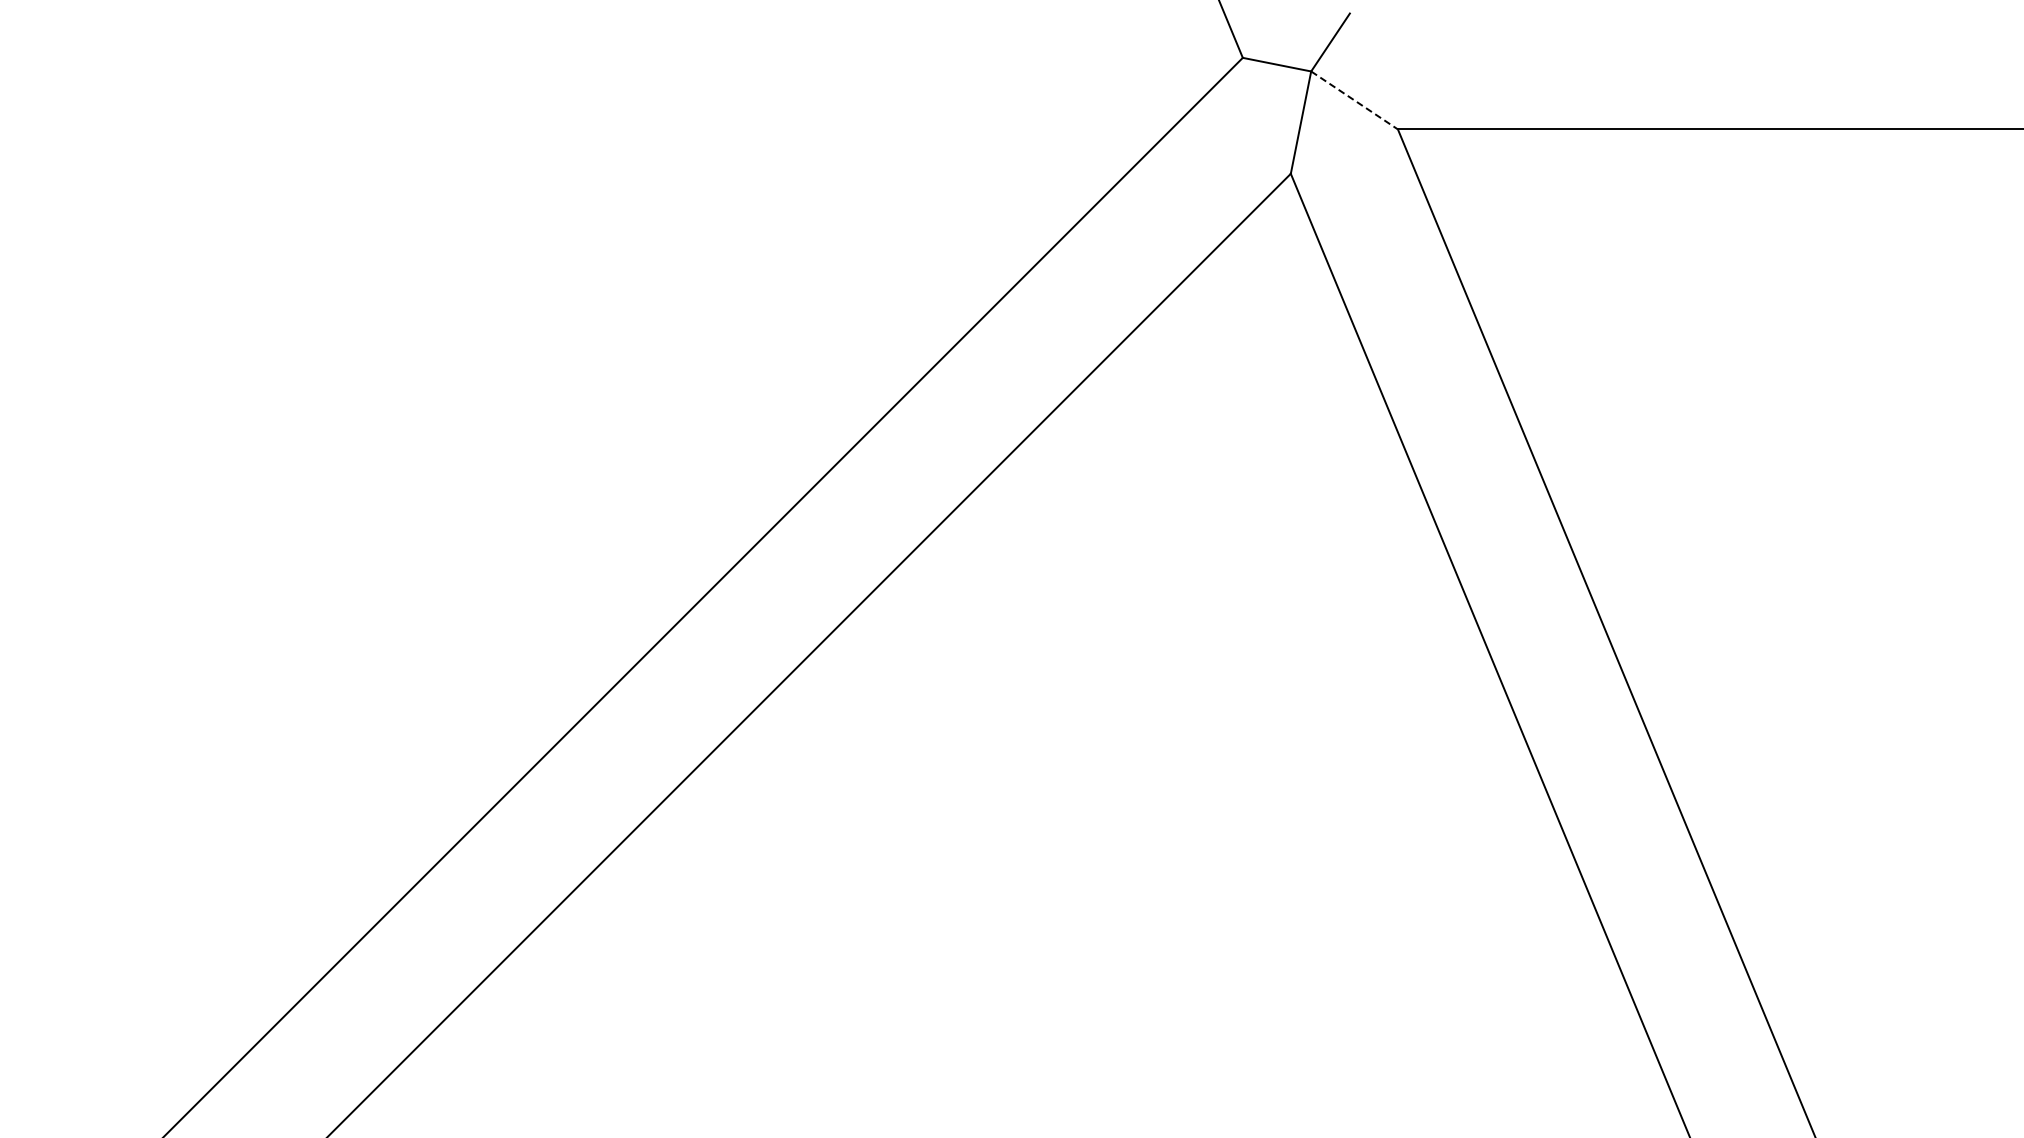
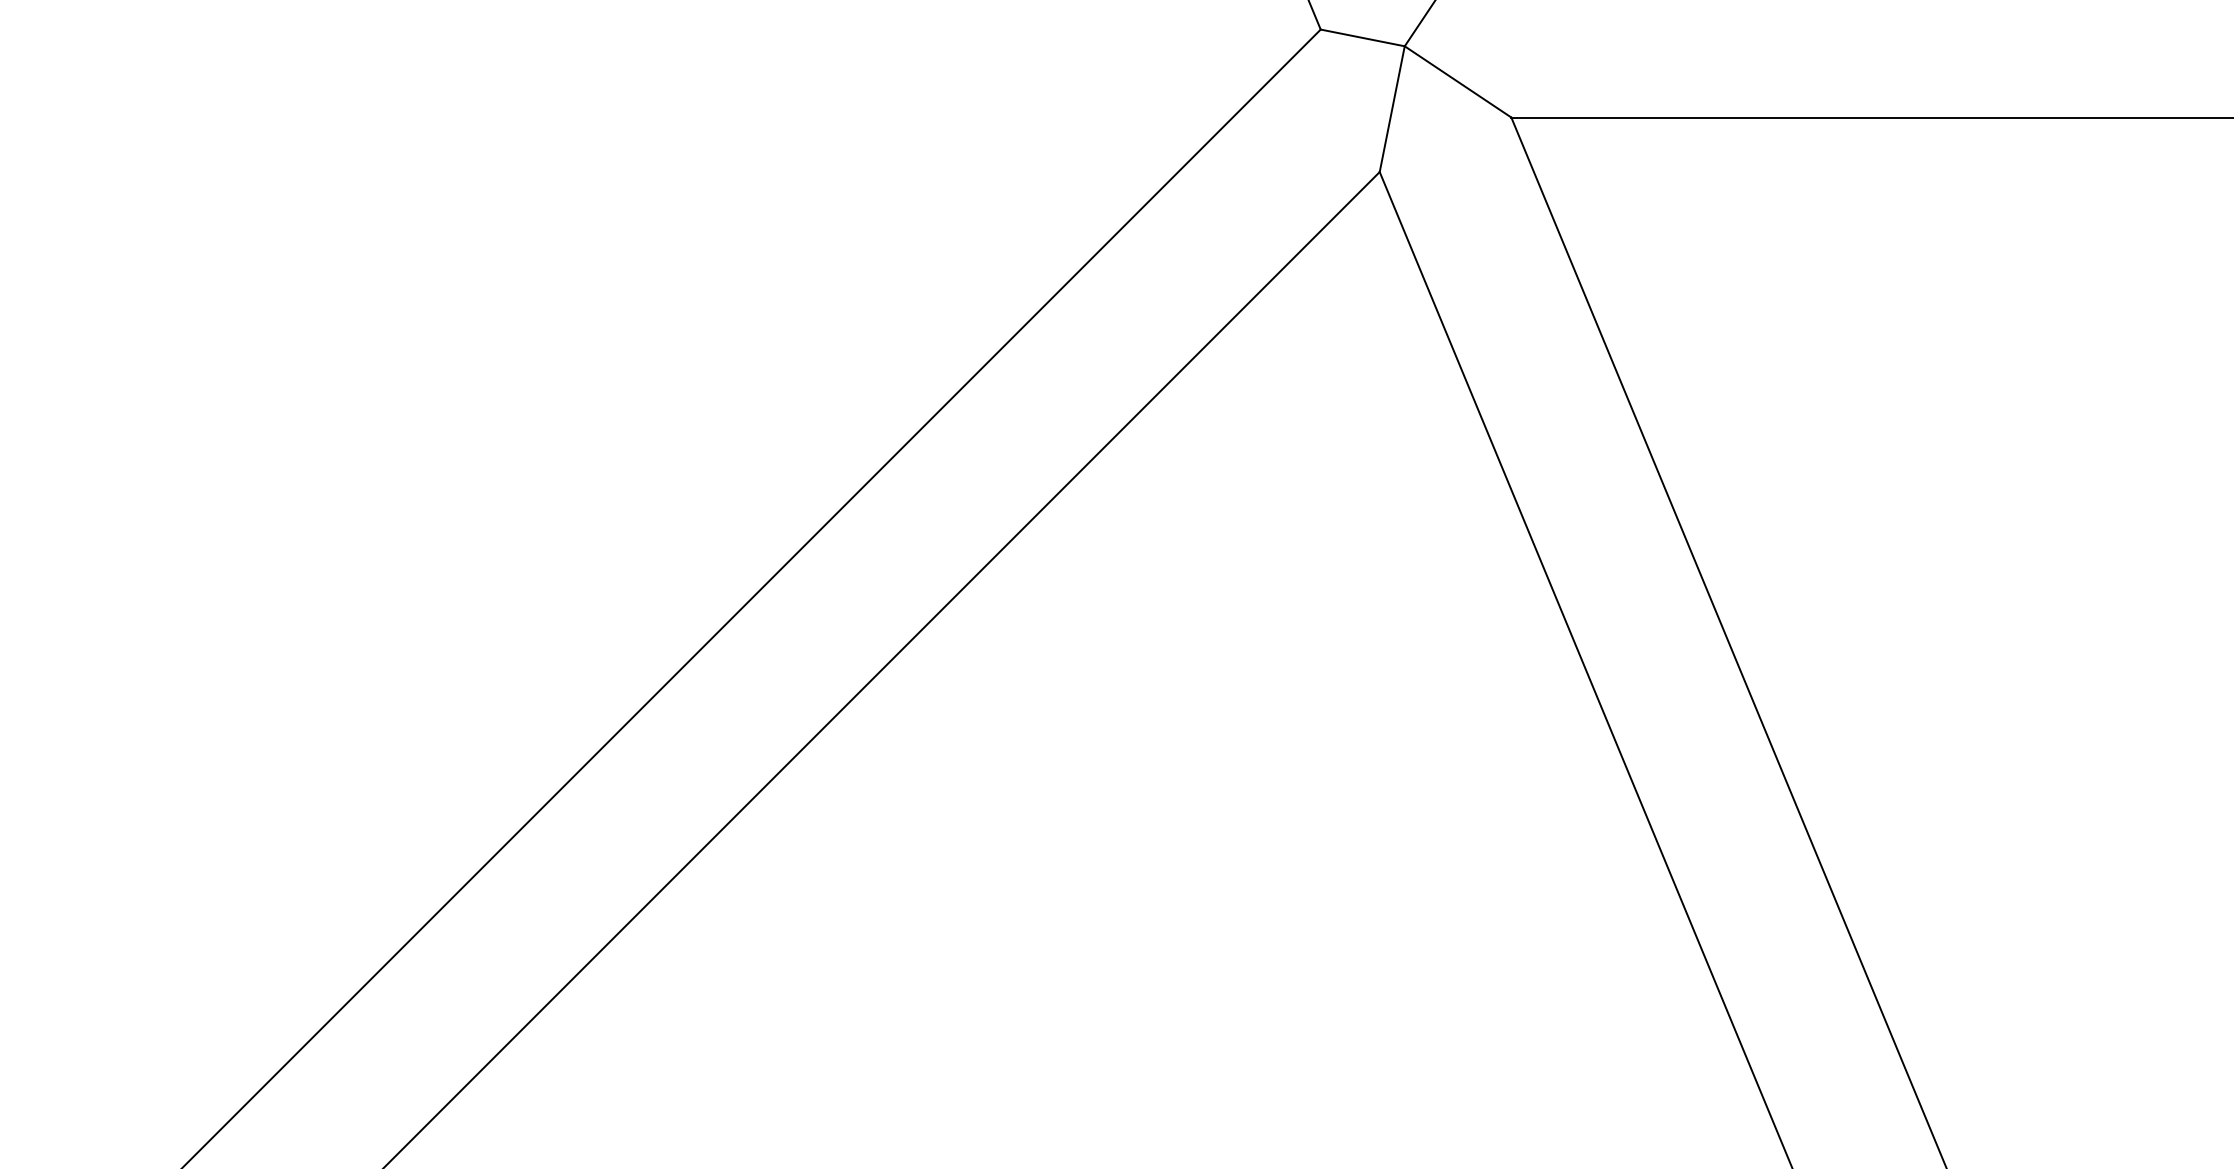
line: (1354, 100) -> (1457, 81), dashed -> solid

